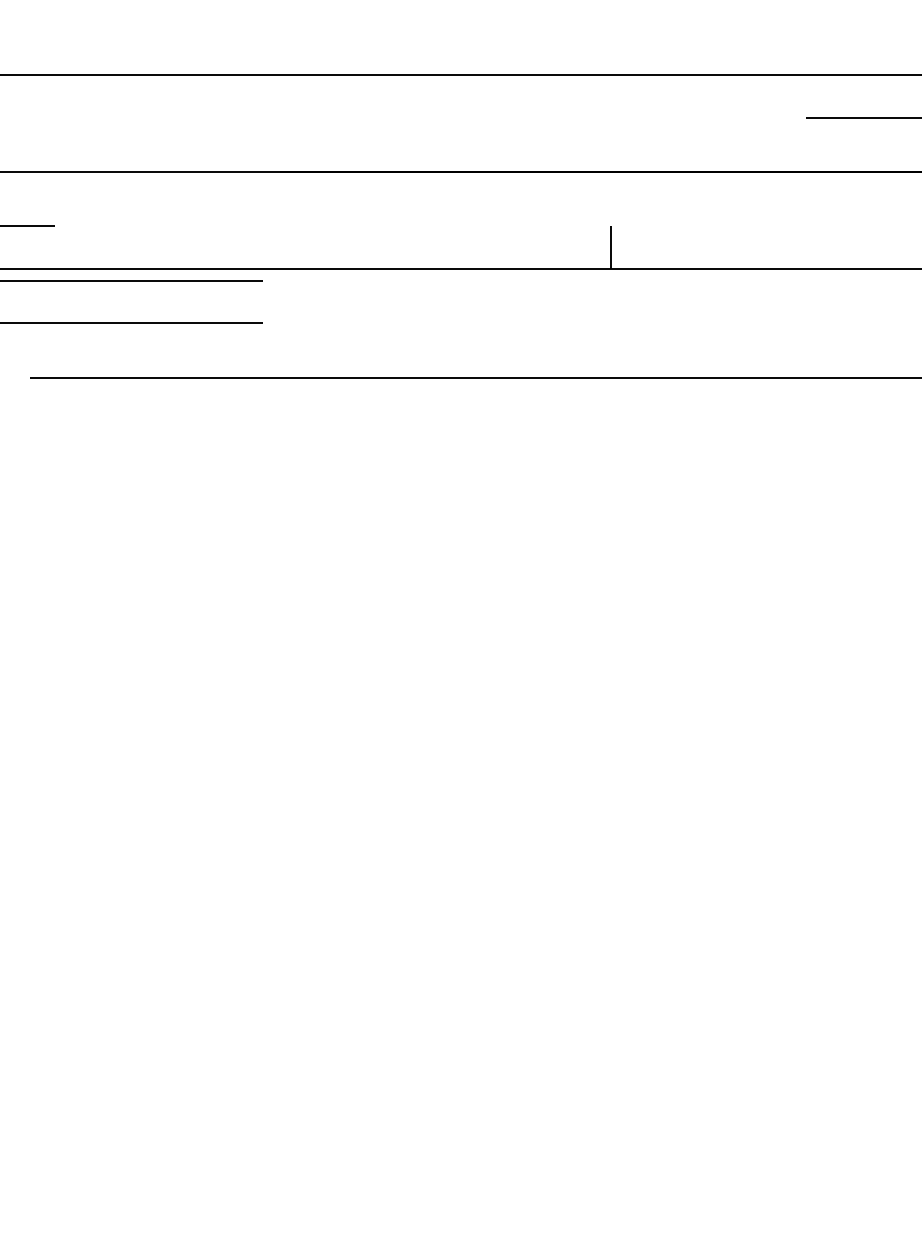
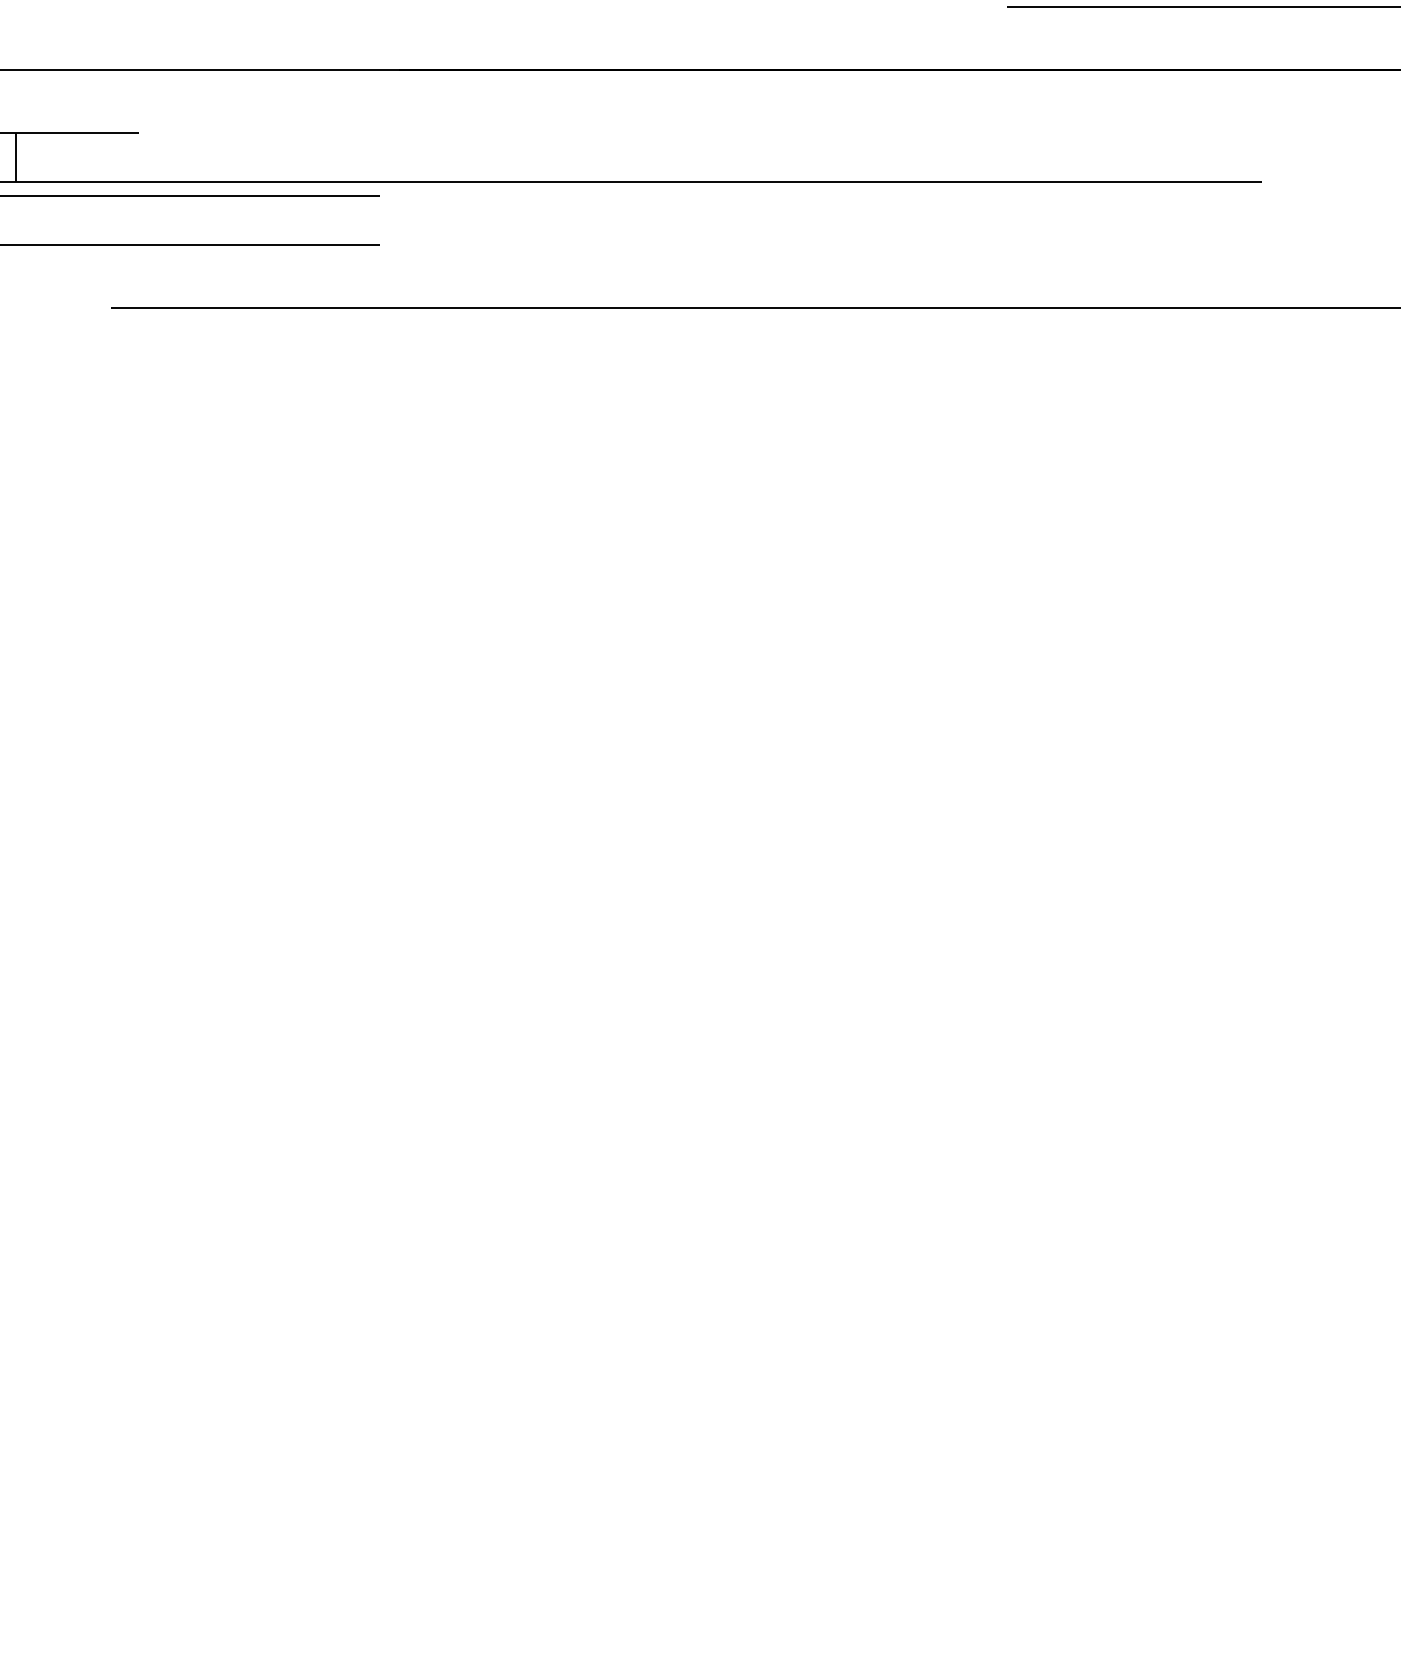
line: (611, 246) -> (782, 156), removed

